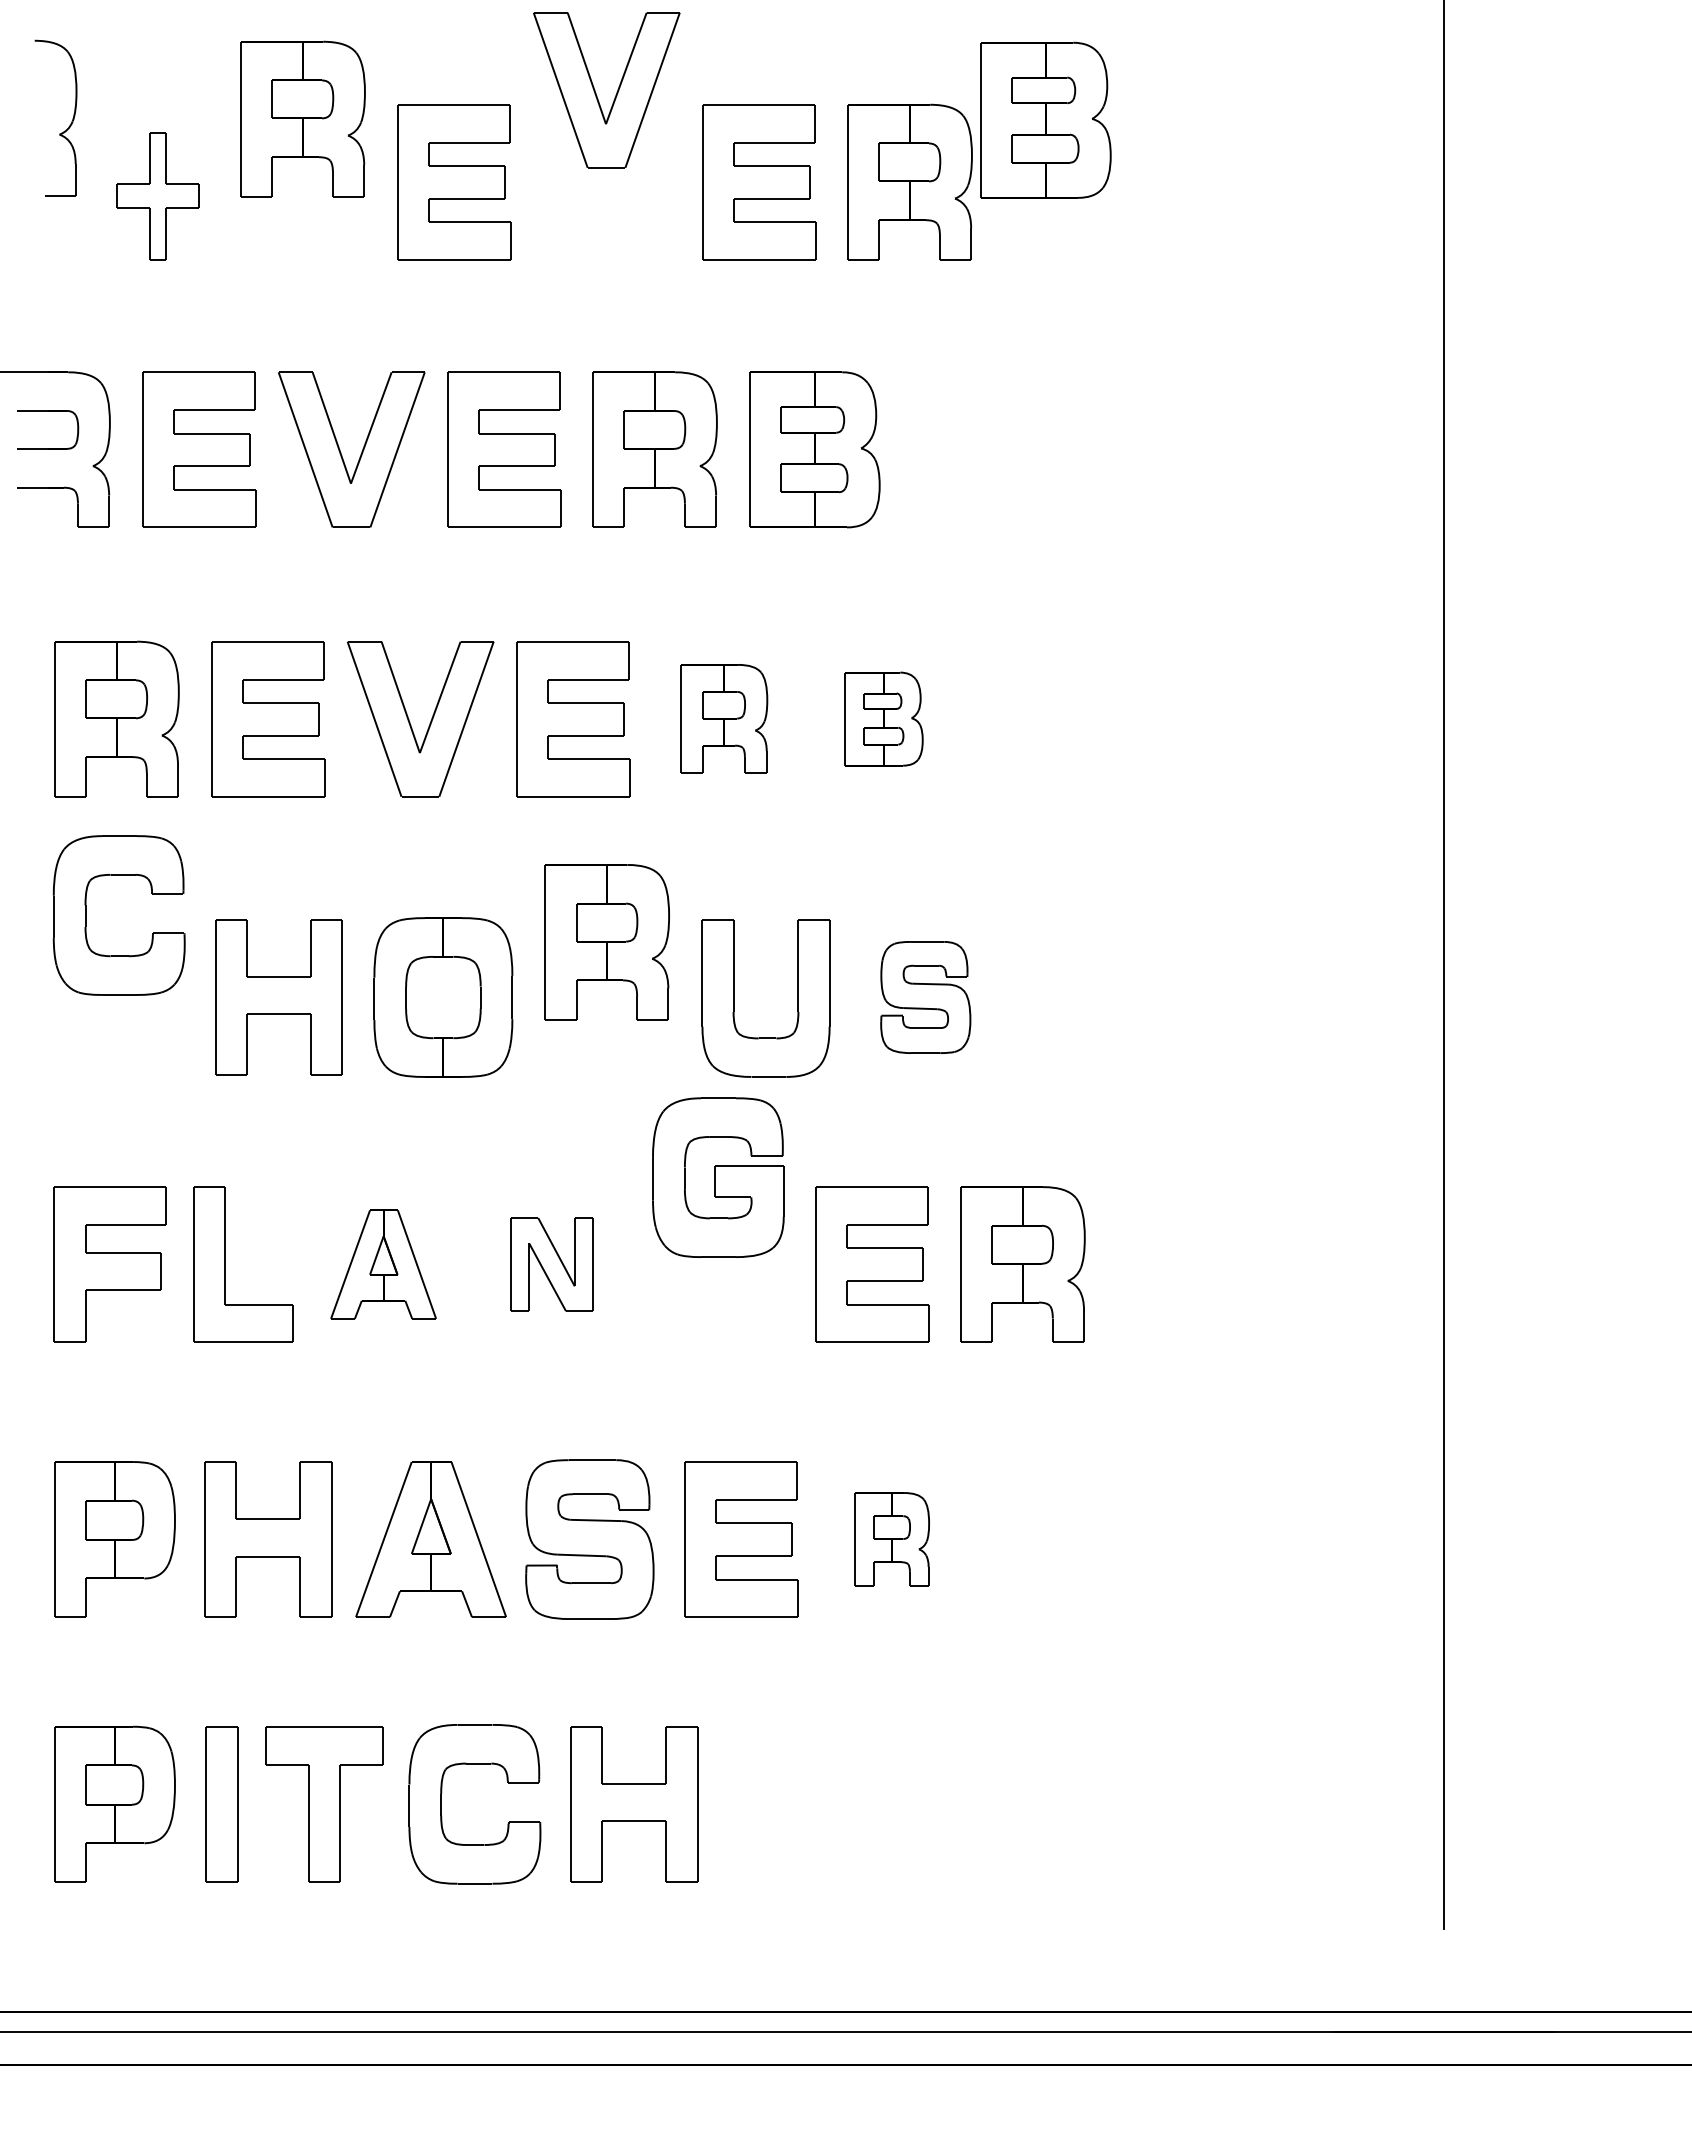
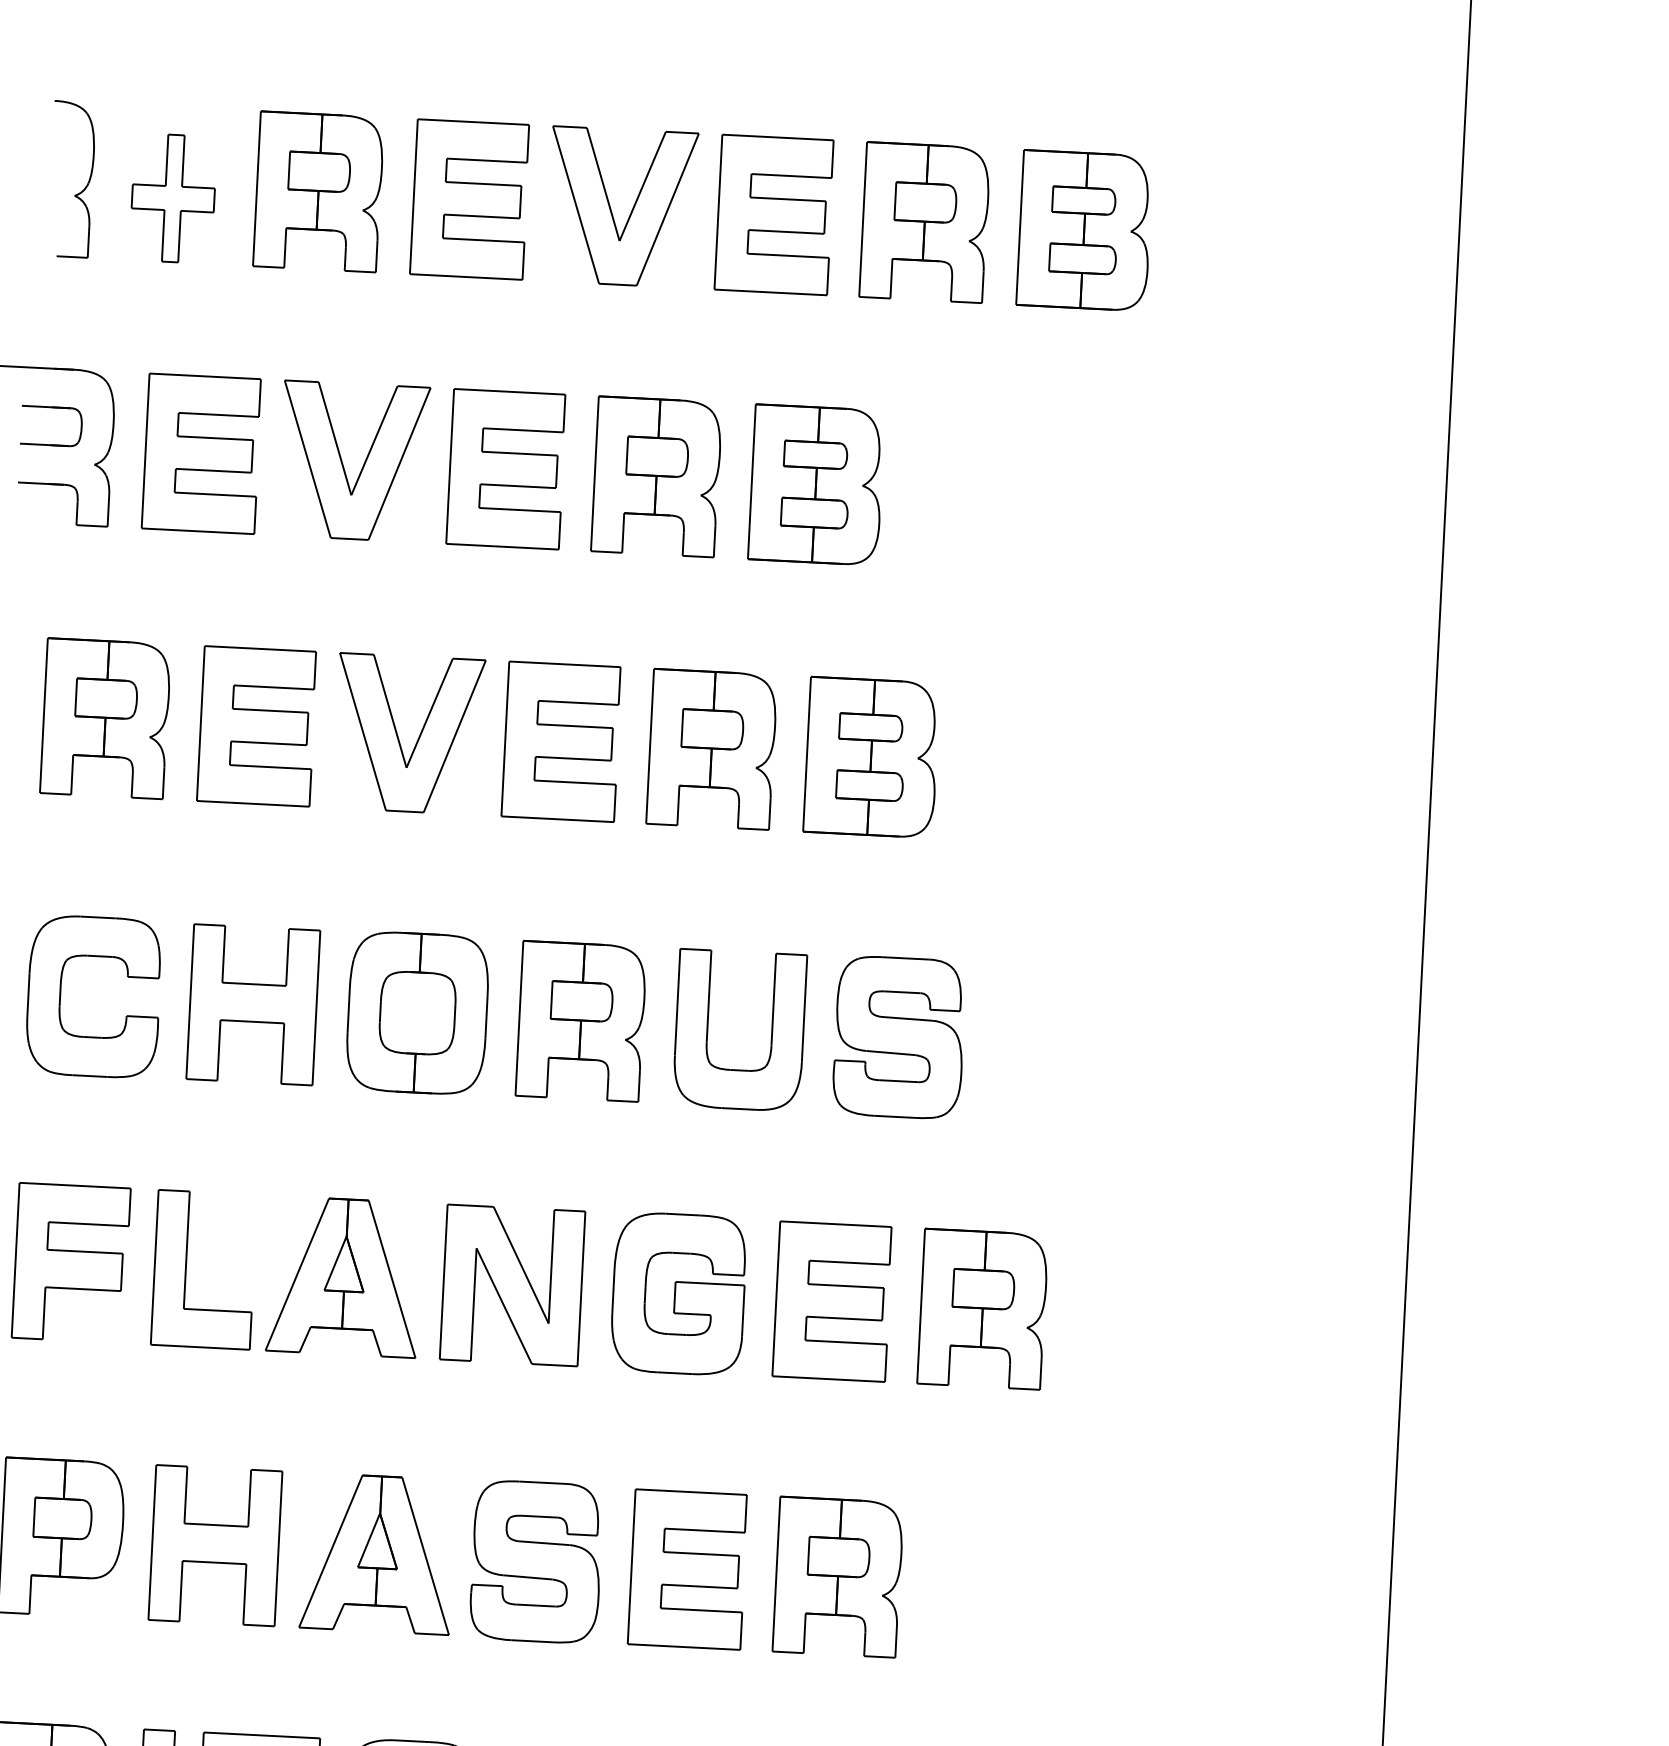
part: (615, 94) -> (630, 211), moved
part: (302, 118) -> (318, 191), moved
part: (1045, 119) -> (1084, 229), moved
part: (68, 126) -> (84, 188), moved
part: (723, 718) -> (711, 748), size x1.43
part: (883, 718) -> (871, 756), size x1.67
part: (86, 915) -> (61, 995), moved
part: (606, 942) -> (580, 1021), moved
part: (925, 997) -> (899, 1037), size x1.43
part: (718, 1177) -> (678, 1293), moved
part: (383, 1264) -> (344, 1276), size x1.43
part: (551, 1264) -> (512, 1285), size x1.67
part: (891, 1539) -> (837, 1577), size x1.67

